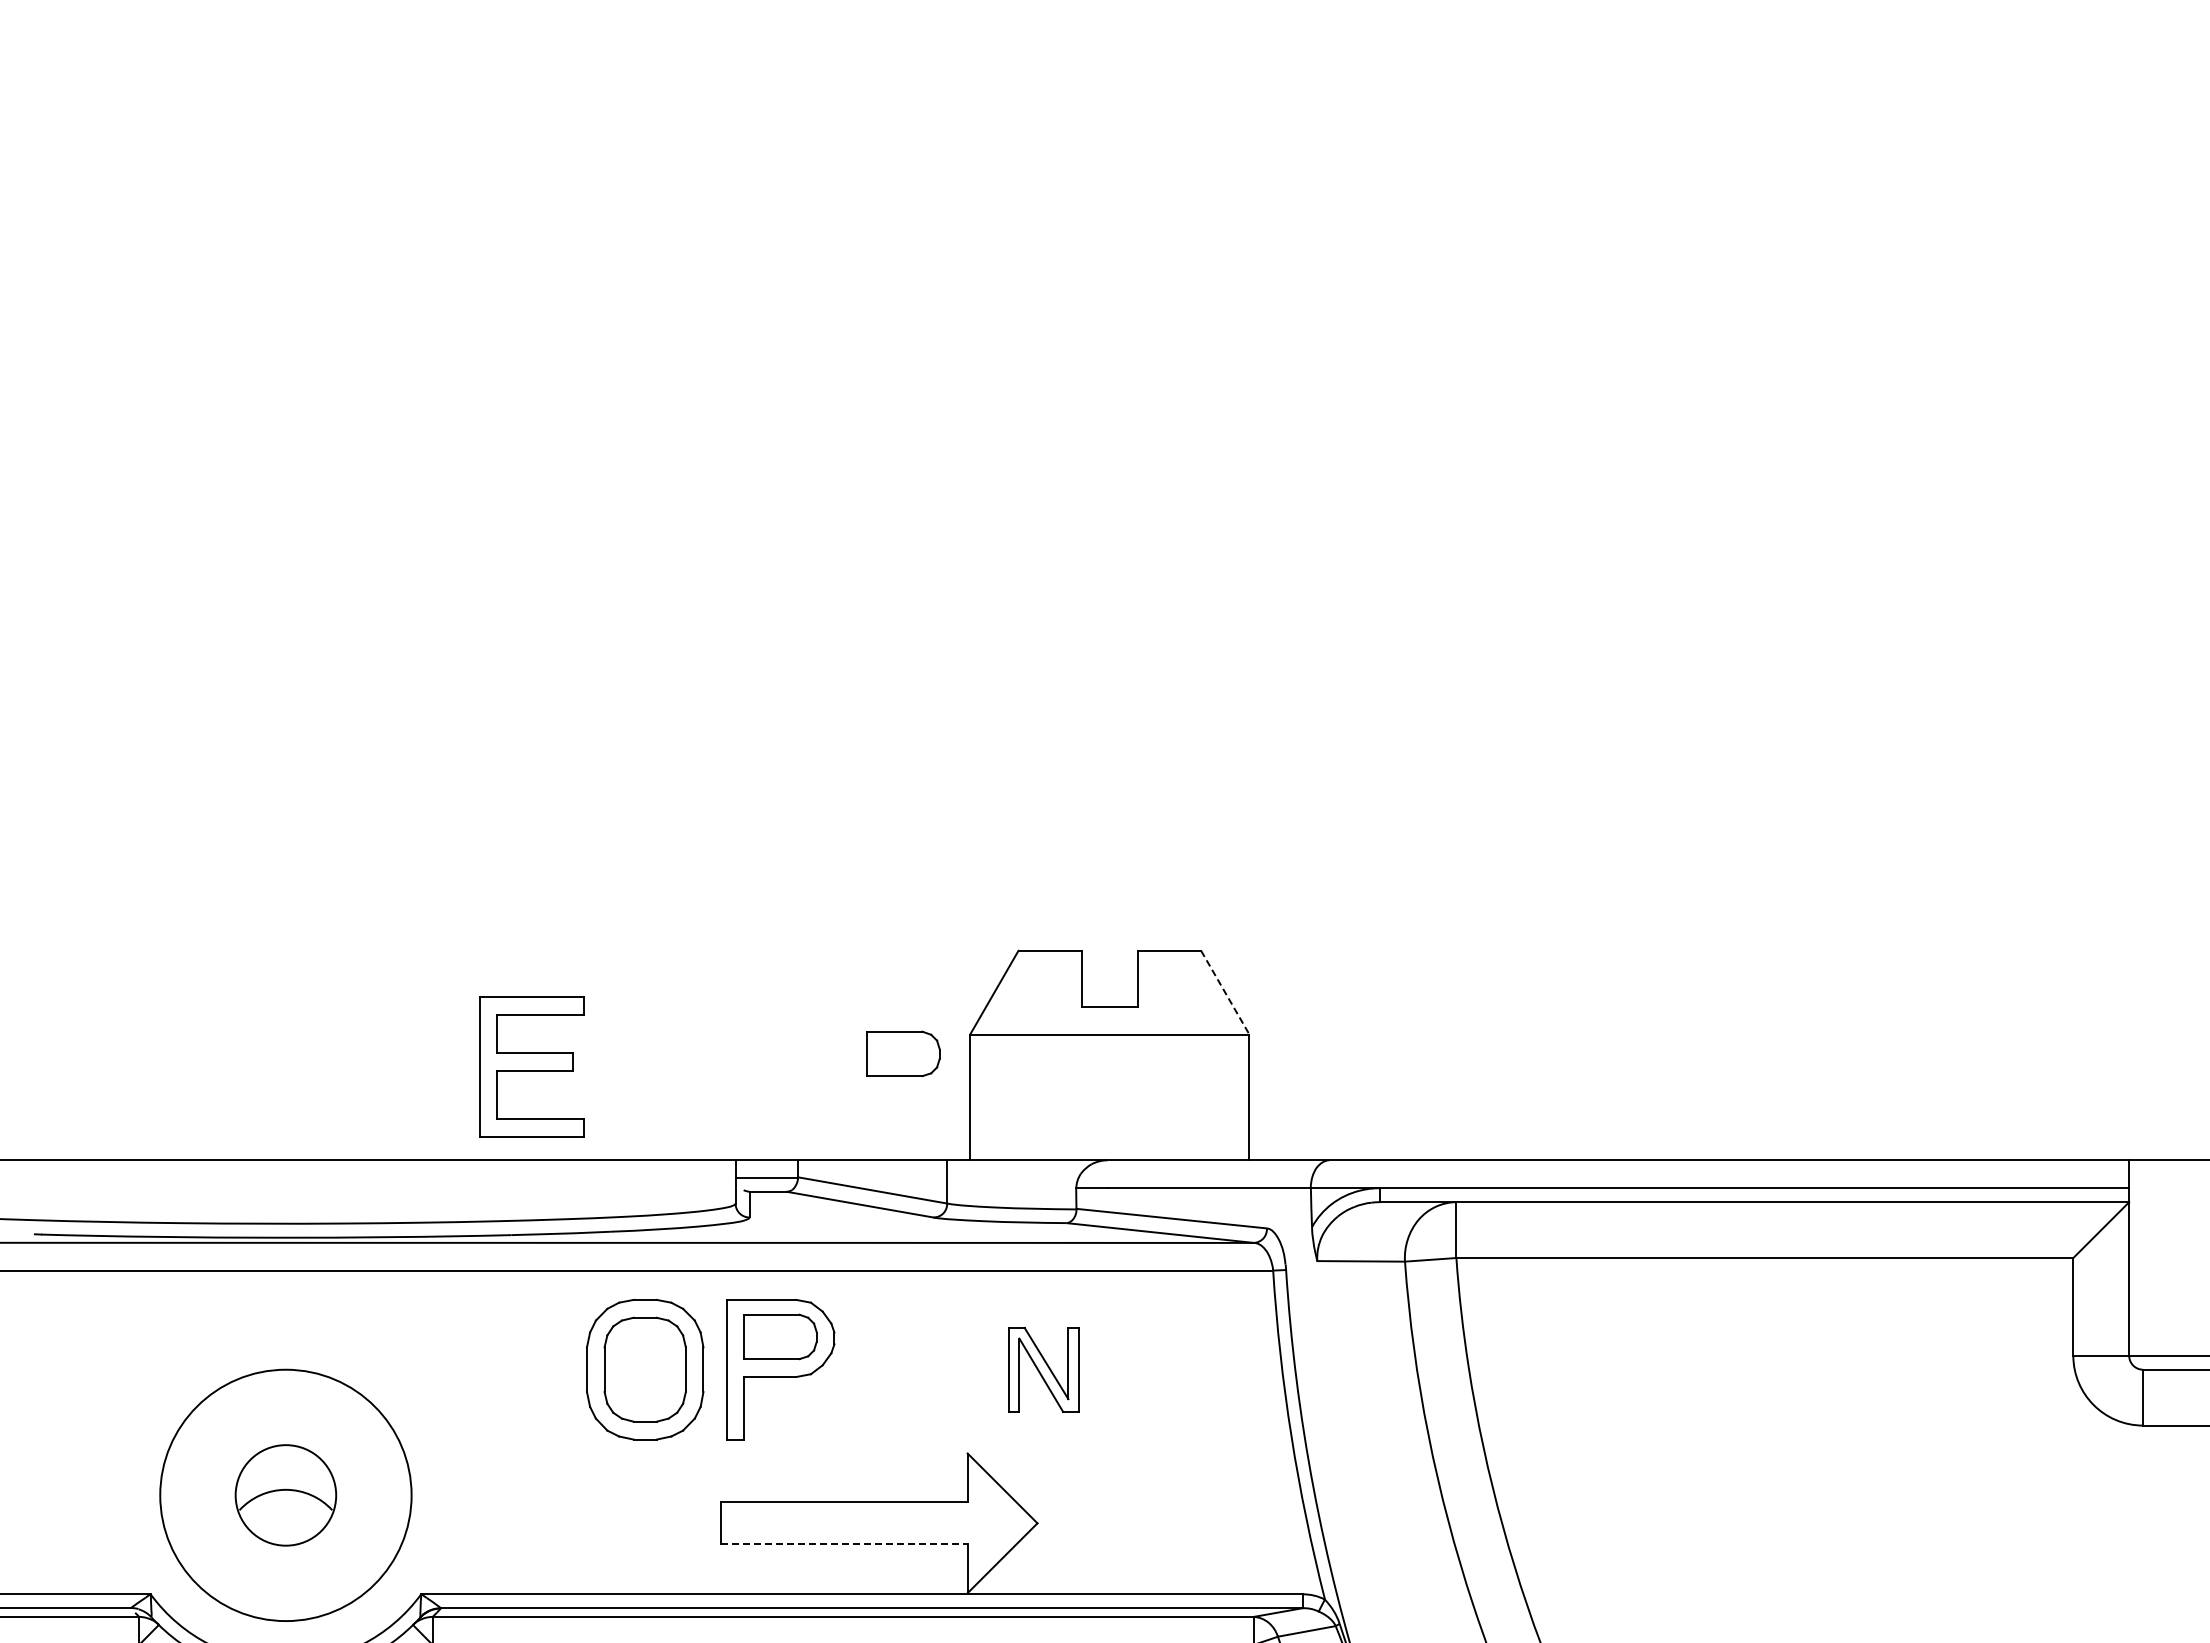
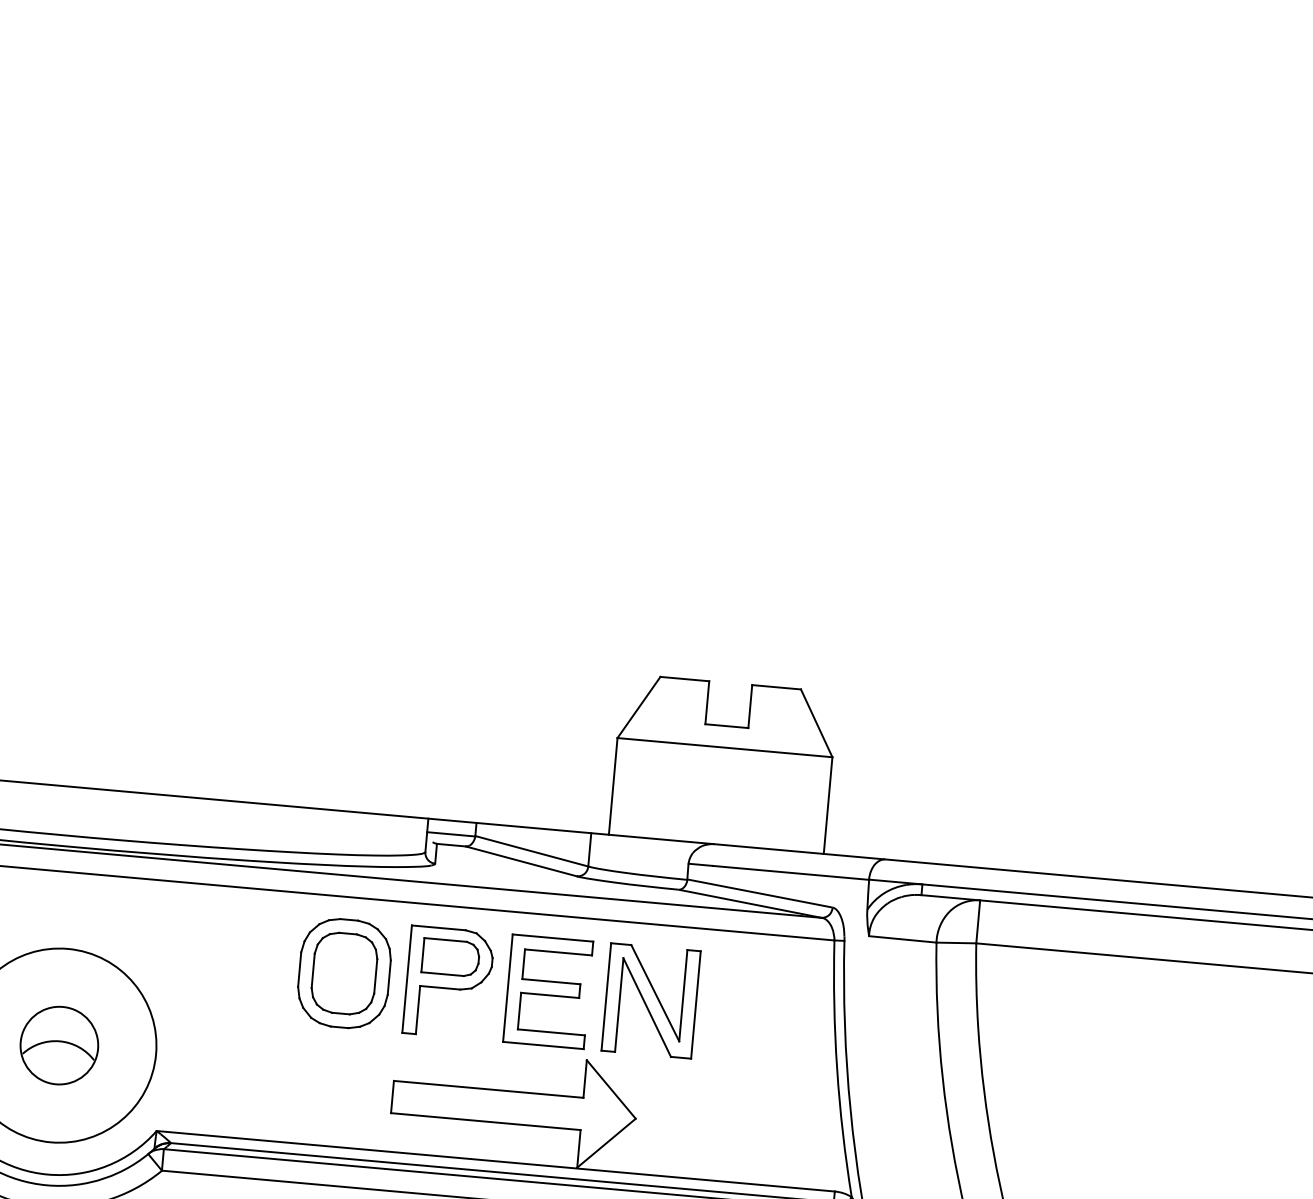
line: (1225, 993) -> (816, 723), dashed -> solid
part: (903, 1053) -> (564, 748), removed
part: (531, 1066) -> (547, 991), moved
part: (1043, 1369) -> (650, 1000), size x1.67
line: (845, 1544) -> (486, 1121), dashed -> solid

